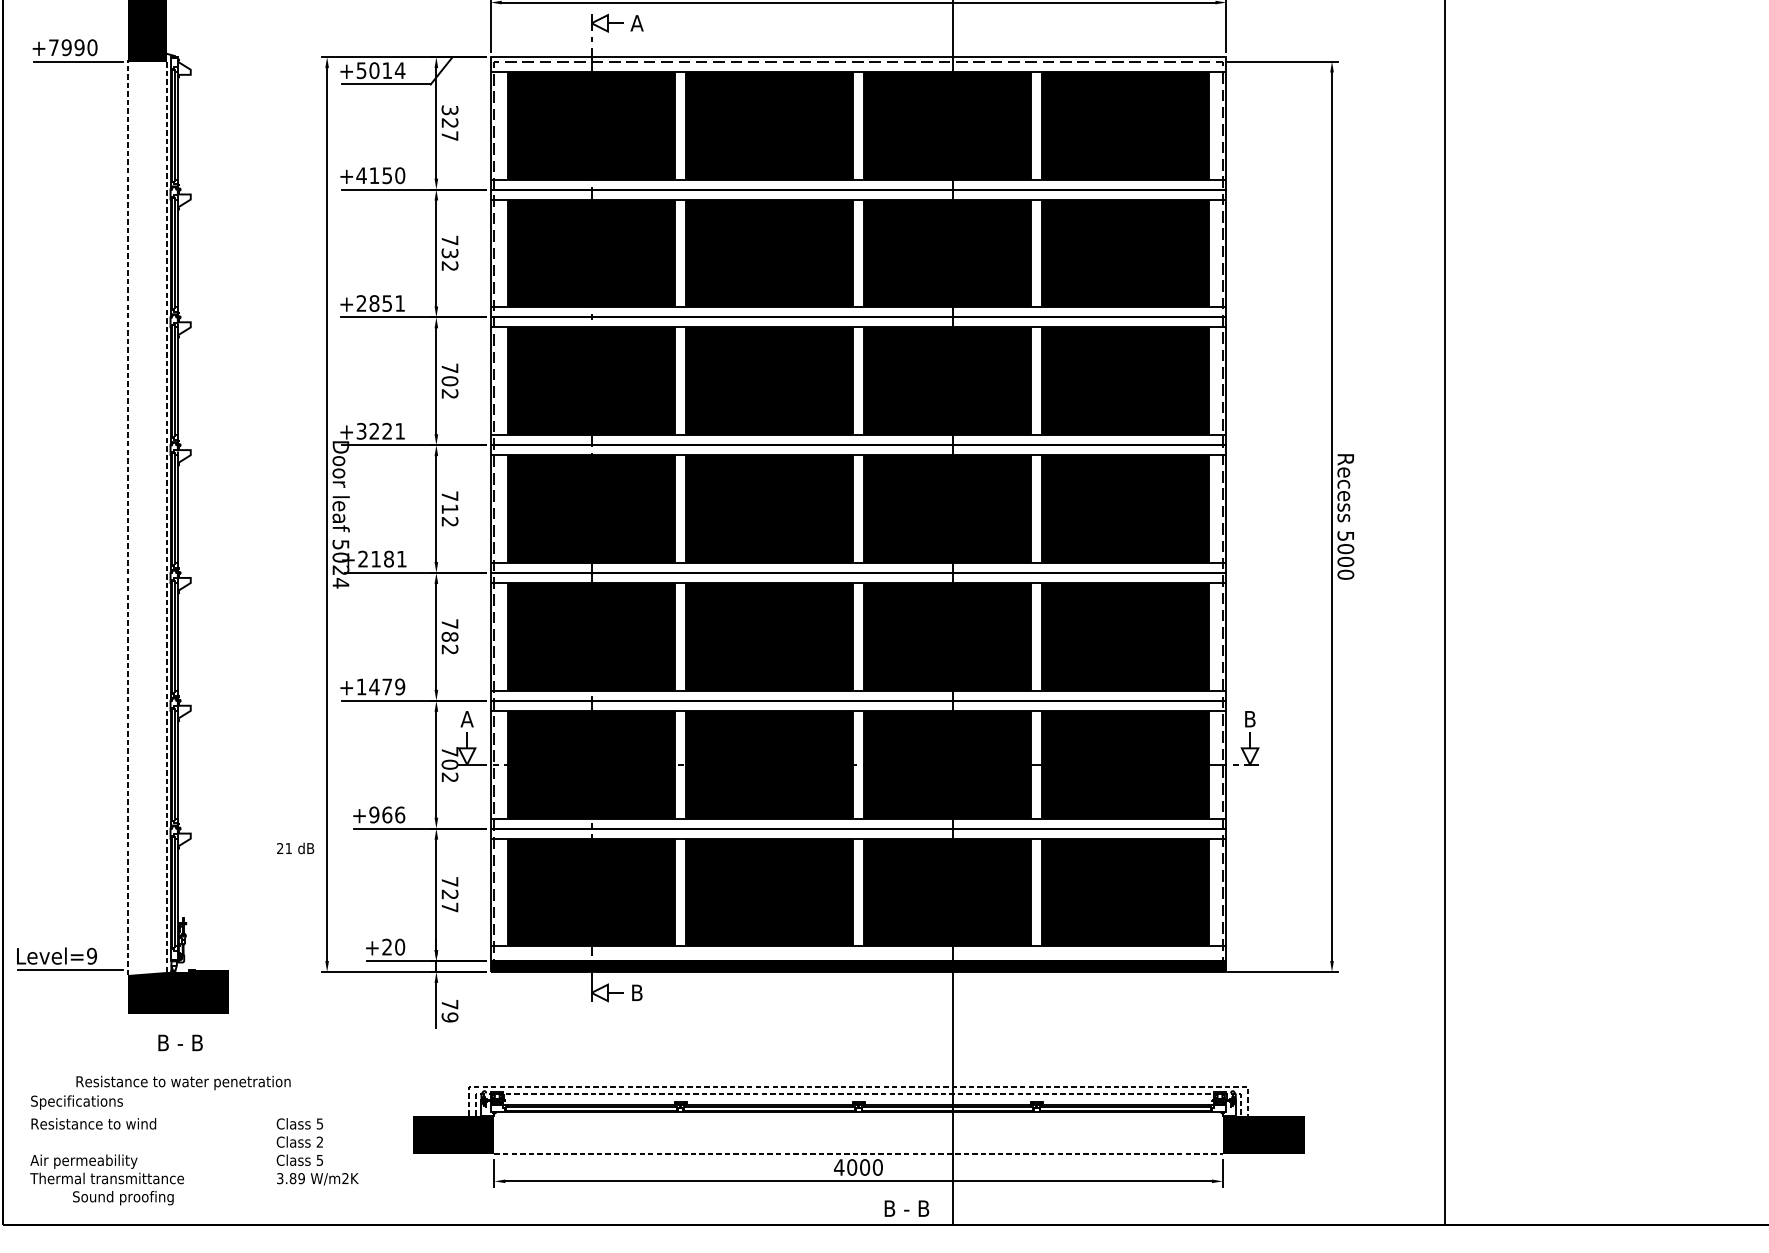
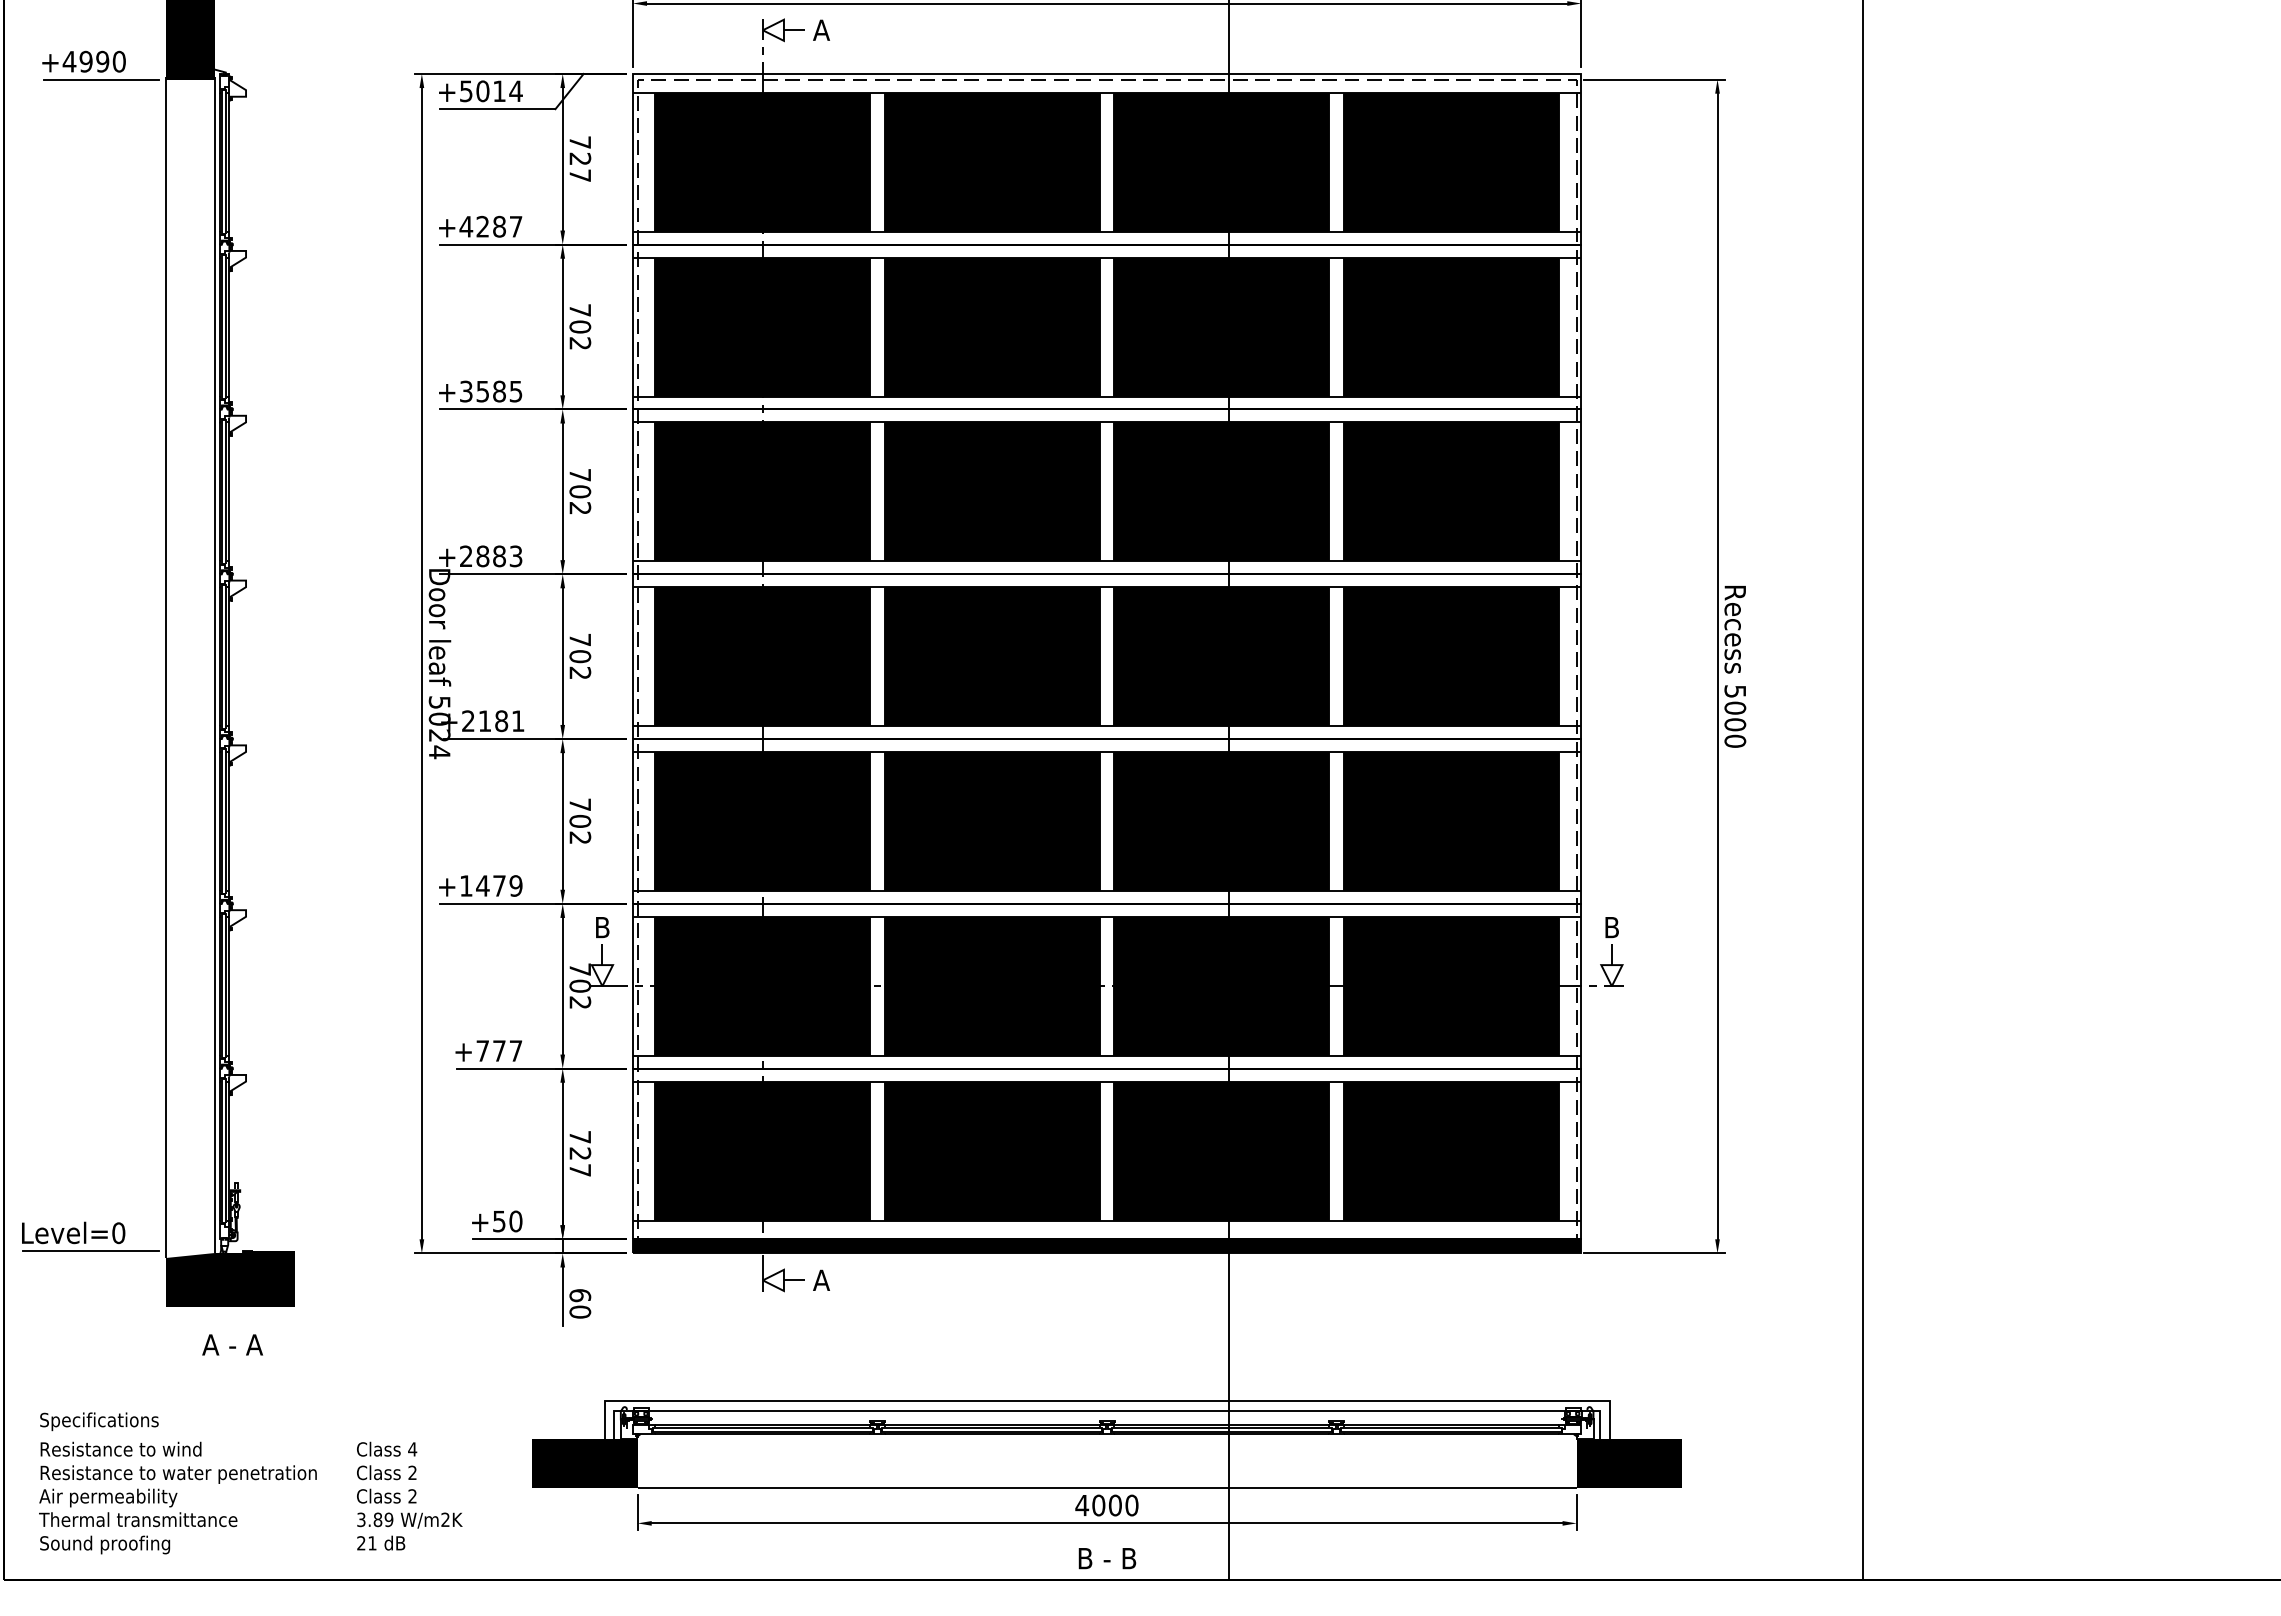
text: (53, 47) -> (69, 61), +7990 -> +4990
text: (450, 110) -> (580, 142), 327 -> 727
text: (387, 175) -> (499, 226), +4150 -> +4287
text: (450, 253) -> (580, 326), 732 -> 702
text: (381, 303) -> (491, 391), +2851 -> +3585
text: (381, 431) -> (491, 556), +3221 -> +2883
text: (450, 508) -> (580, 656), 712 -> 702
line: (167, 515) -> (215, 664), dashed -> solid
line: (128, 517) -> (165, 667), dashed -> solid
text: (449, 636) -> (579, 820), 782 -> 702
text: (467, 719) -> (602, 927), A -> B
text: (387, 814) -> (499, 1050), +966 -> +777
text: (295, 847) -> (381, 1542), moved
text: (387, 947) -> (499, 1221), +20 -> +50
text: (91, 956) -> (118, 1233), Level=9 -> Level=0
text: (637, 992) -> (821, 1279), B -> A
text: (450, 1010) -> (580, 1303), 79 -> 60
text: (180, 1042) -> (232, 1344), B - B -> A - A
text: (183, 1082) -> (178, 1474), moved
line: (858, 1086) -> (1107, 1401), dashed -> solid
line: (858, 1093) -> (1107, 1410), dashed -> solid
text: (319, 1124) -> (412, 1449), 5 -> 4
line: (858, 1154) -> (1107, 1488), dashed -> solid
text: (319, 1160) -> (412, 1496), 5 -> 2
text: (123, 1197) -> (105, 1544), moved
text: (906, 1208) -> (1107, 1558), moved

